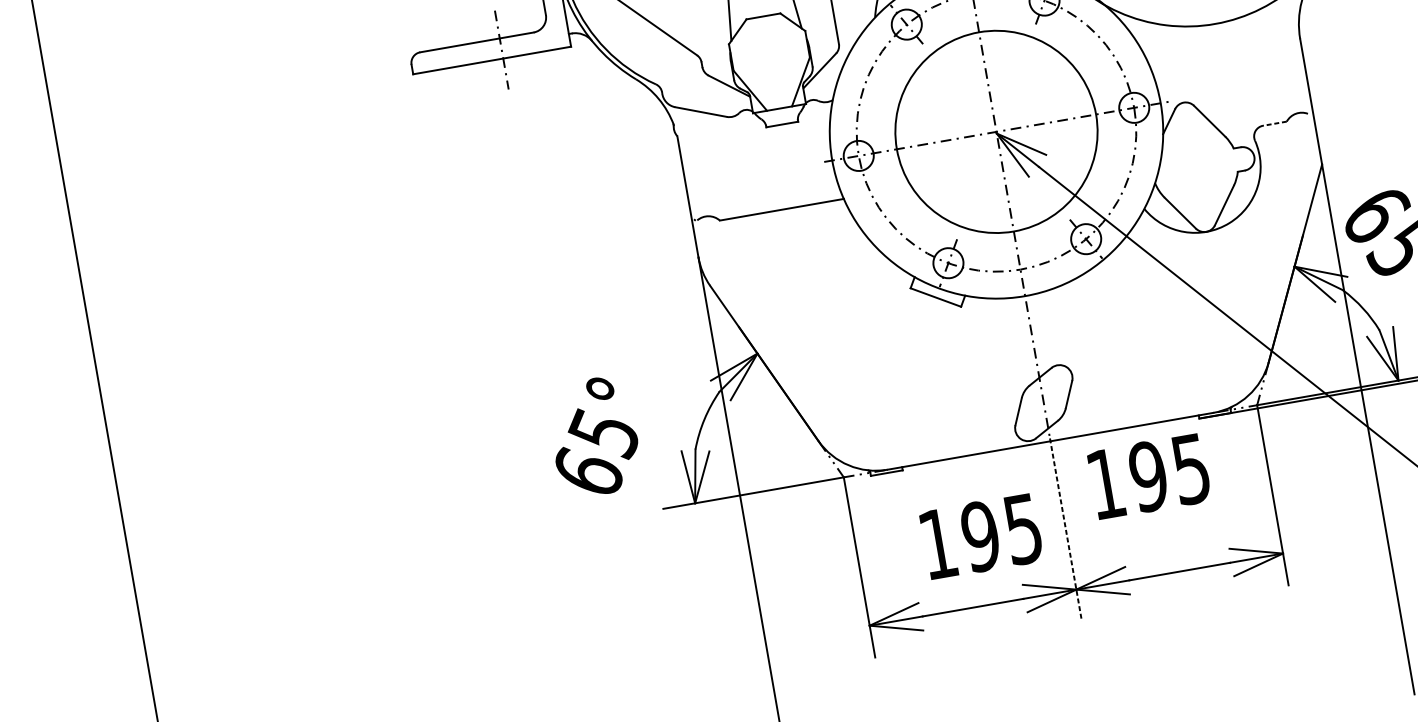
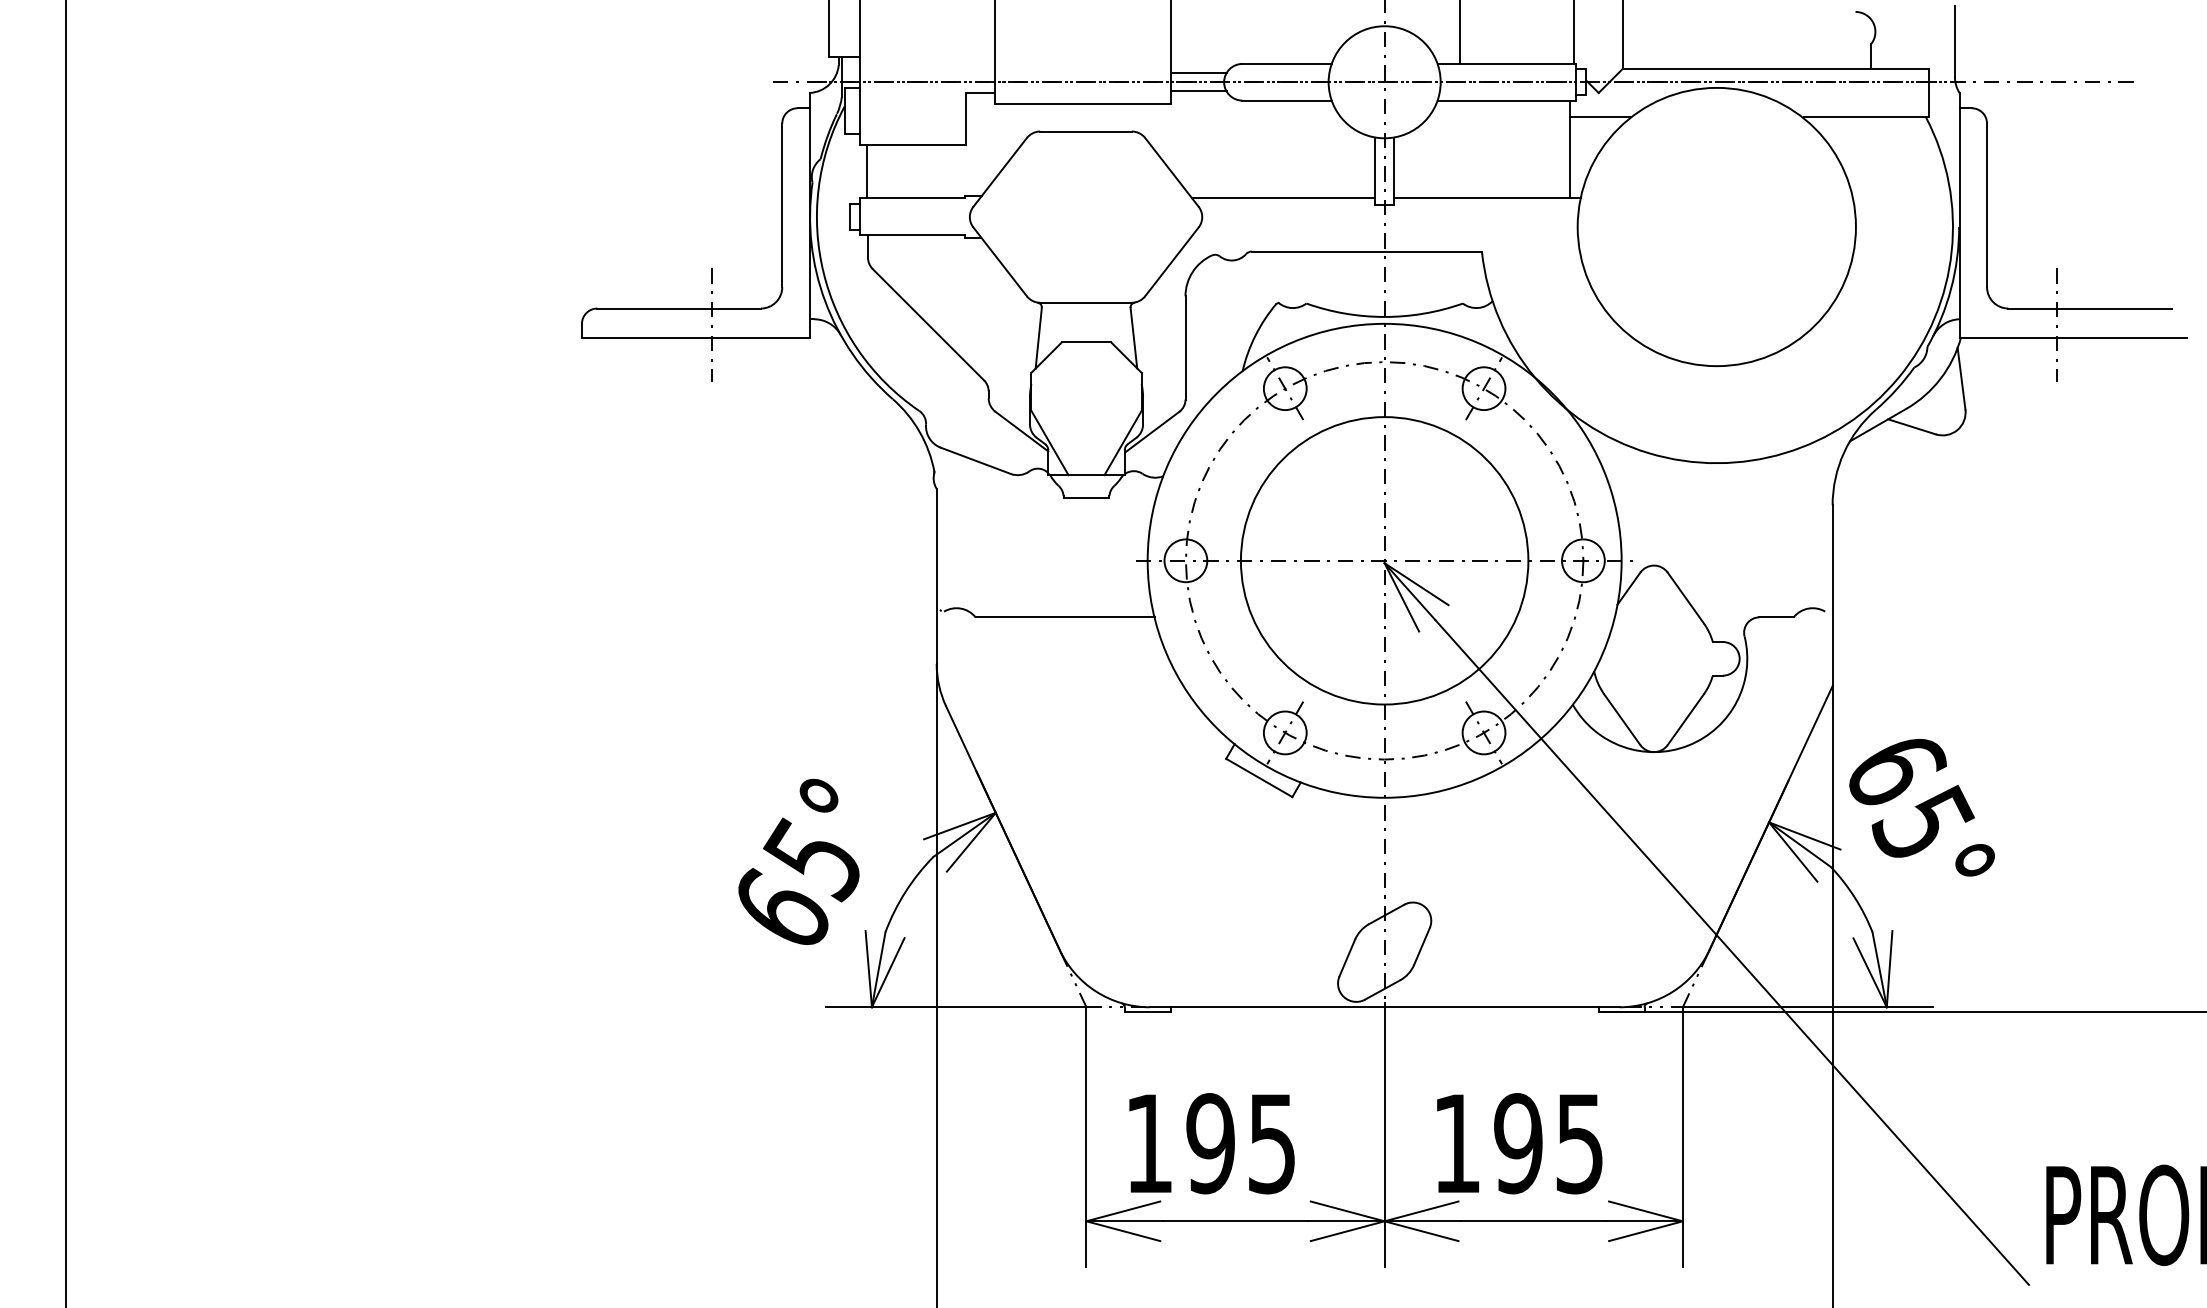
line: (1274, 123) -> (1776, 617), dashed -> solid
text: (593, 436) -> (798, 861), moved
text: (1149, 476) -> (1519, 1143), moved
line: (1065, 530) -> (1384, 1135), dashed -> solid
text: (981, 536) -> (1211, 1143), moved

